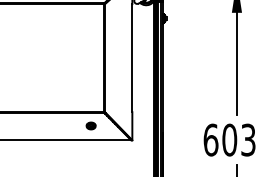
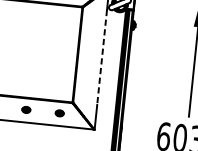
line: (132, 58) -> (102, 57), solid -> dashed
part: (52, 125) -> (25, 109), added

